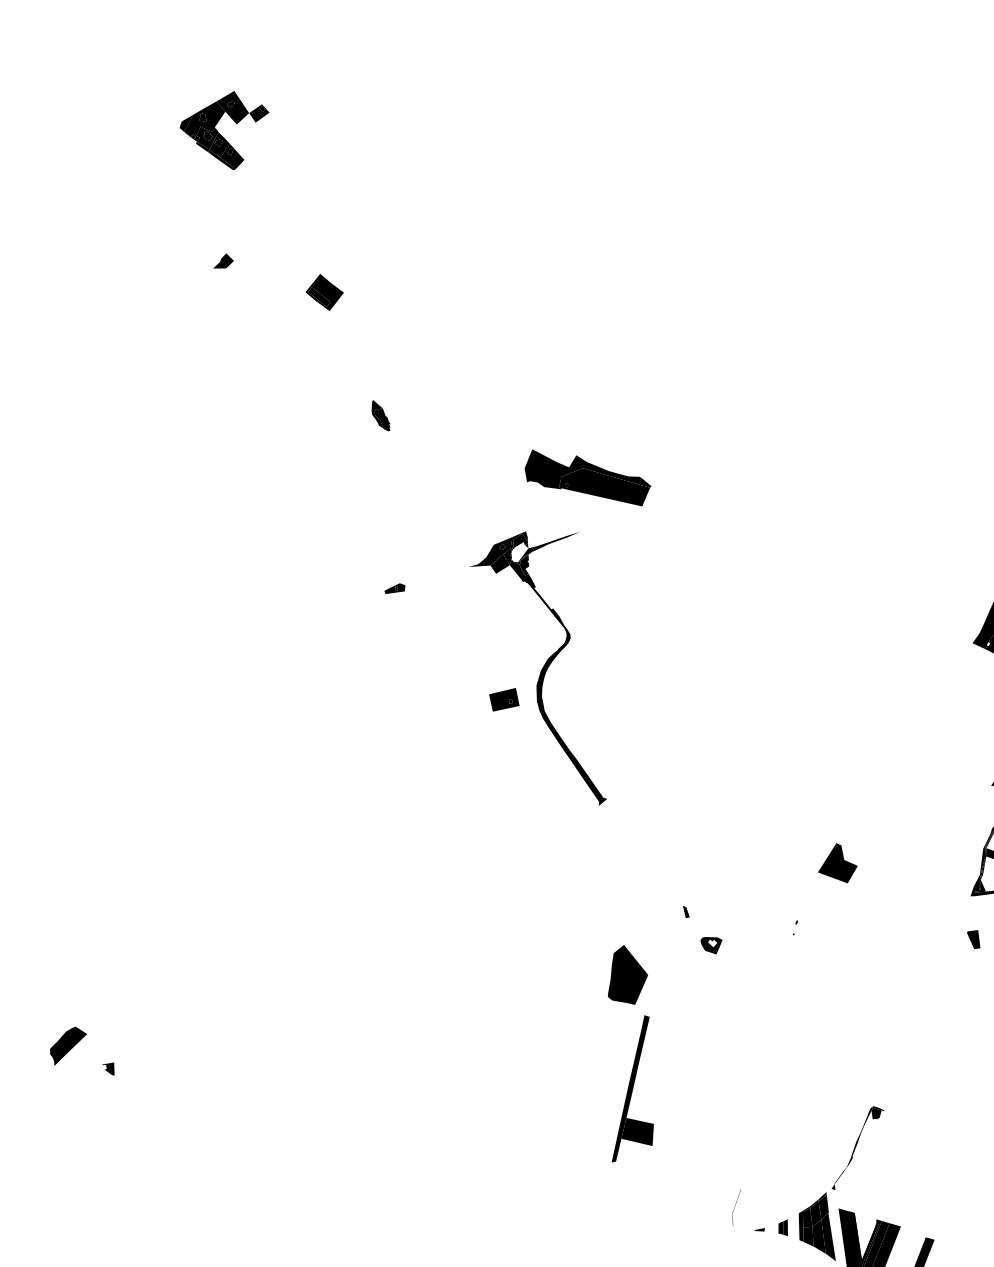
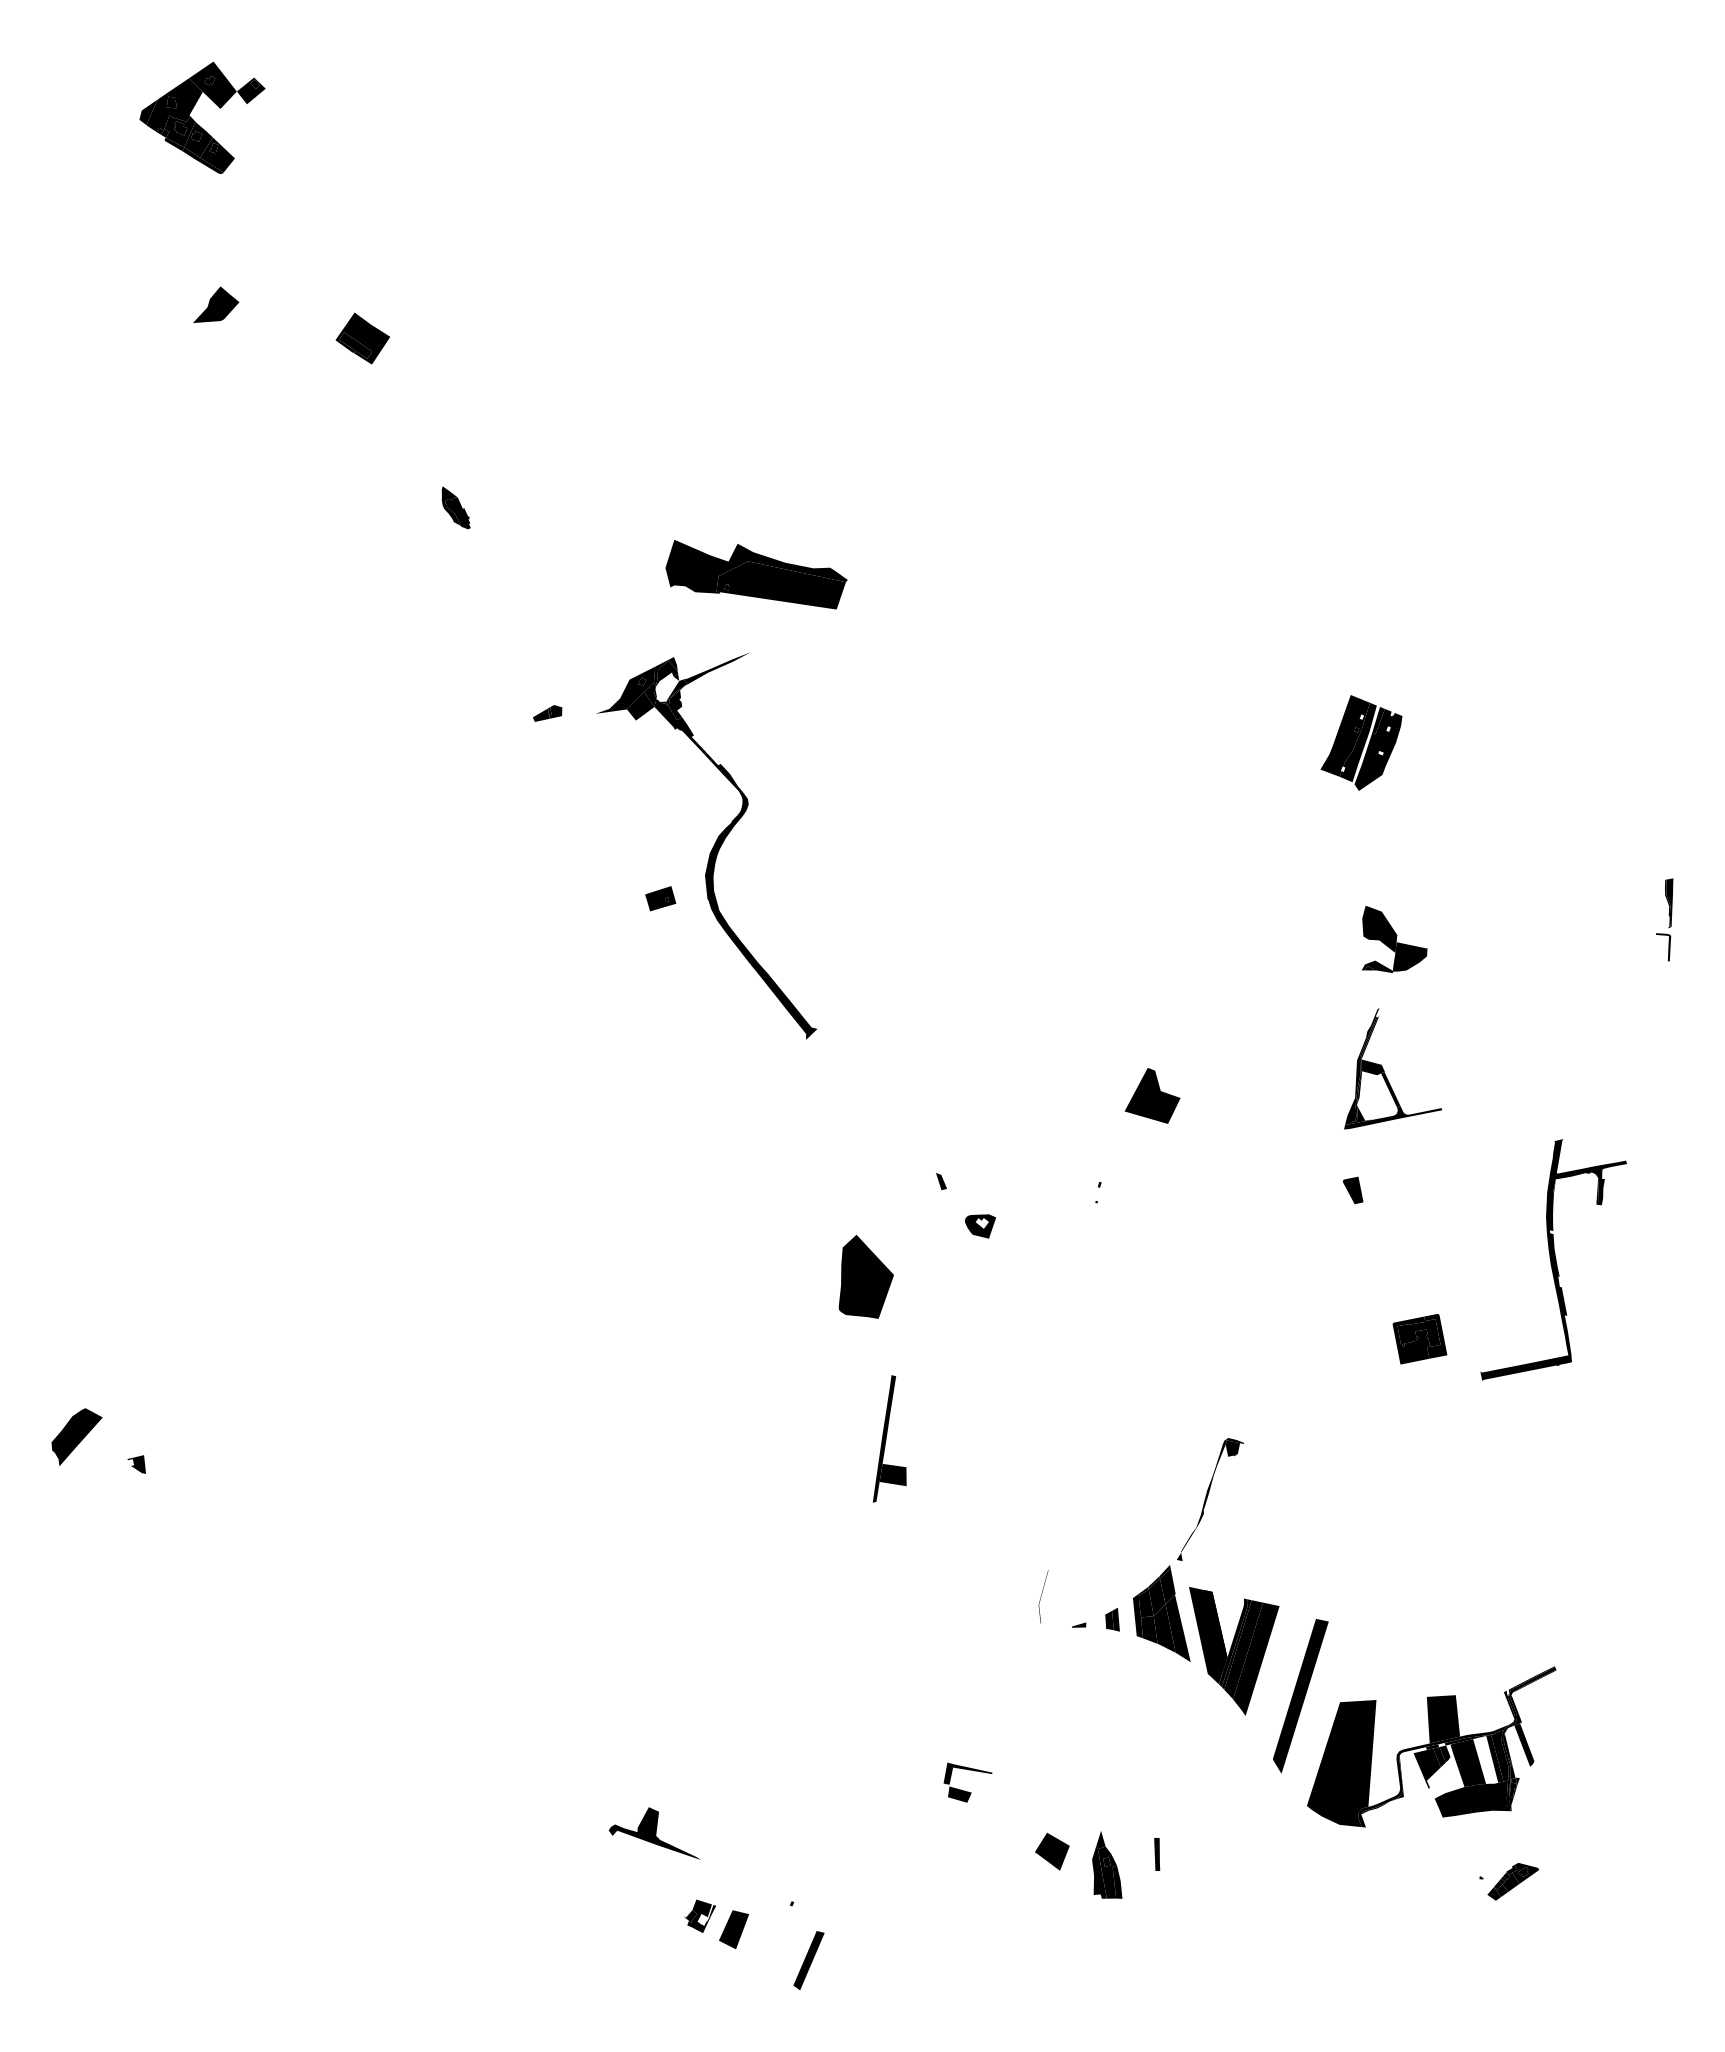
part: (224, 261) -> (216, 304), size x1.6
part: (394, 588) -> (547, 713), moved
part: (504, 699) -> (660, 898), size x0.7
part: (636, 1089) -> (889, 1438), size x0.6

